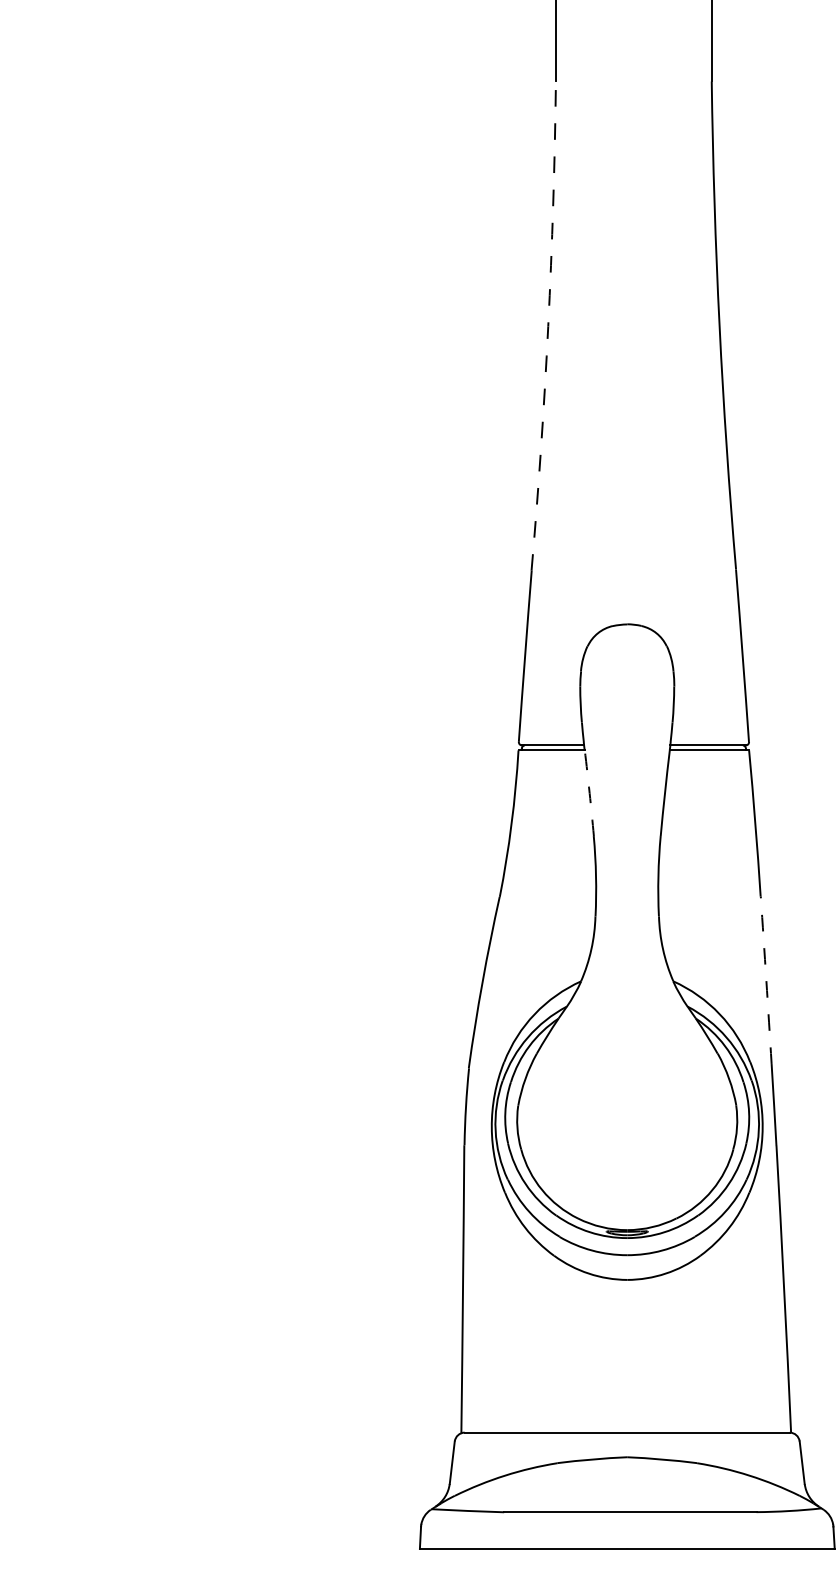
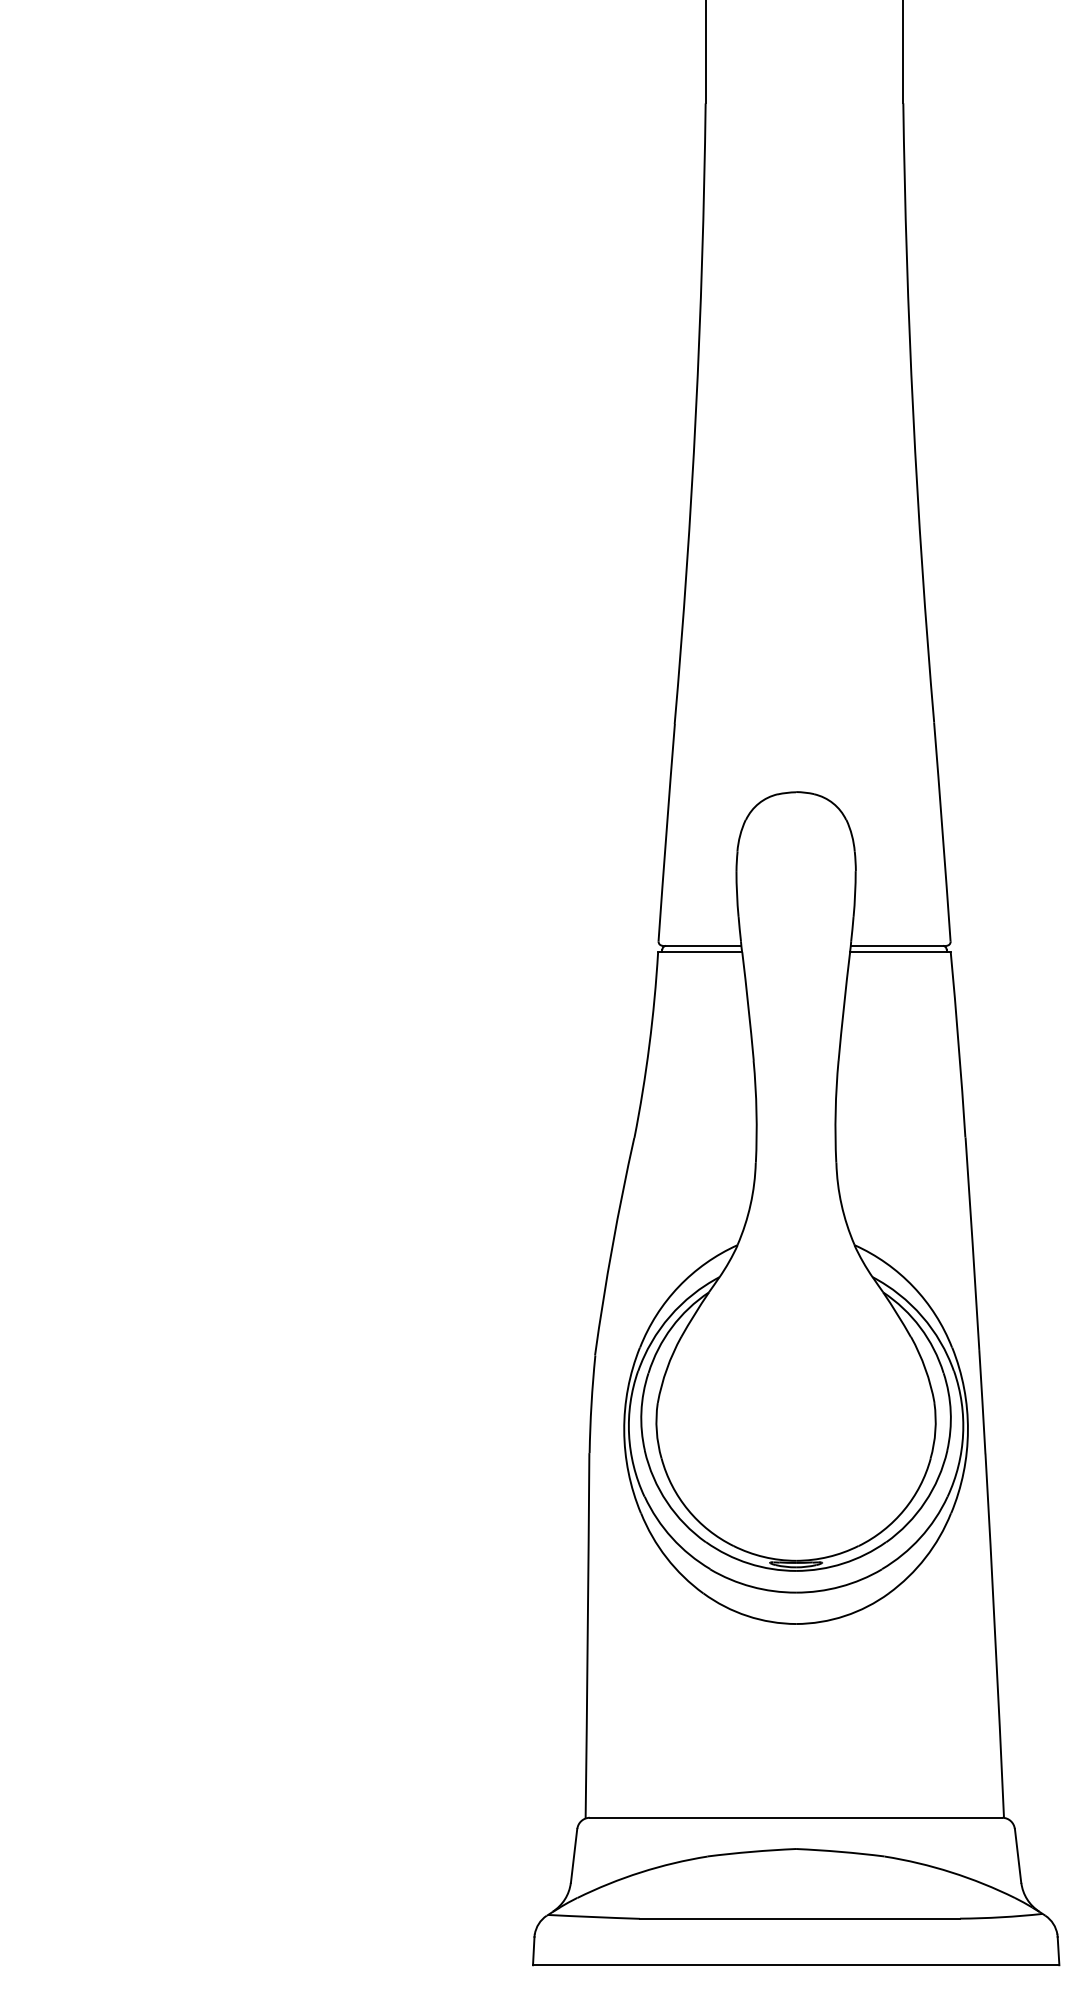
arc: (547, 326) -> (695, 414), dashed -> solid
arc: (589, 793) -> (748, 1006), dashed -> solid
arc: (766, 980) -> (972, 1243), dashed -> solid

